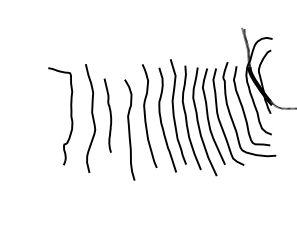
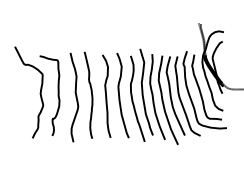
part: (48, 112) -> (39, 92), added
part: (107, 115) -> (88, 95), size x1.43
part: (129, 129) -> (106, 95), moved

